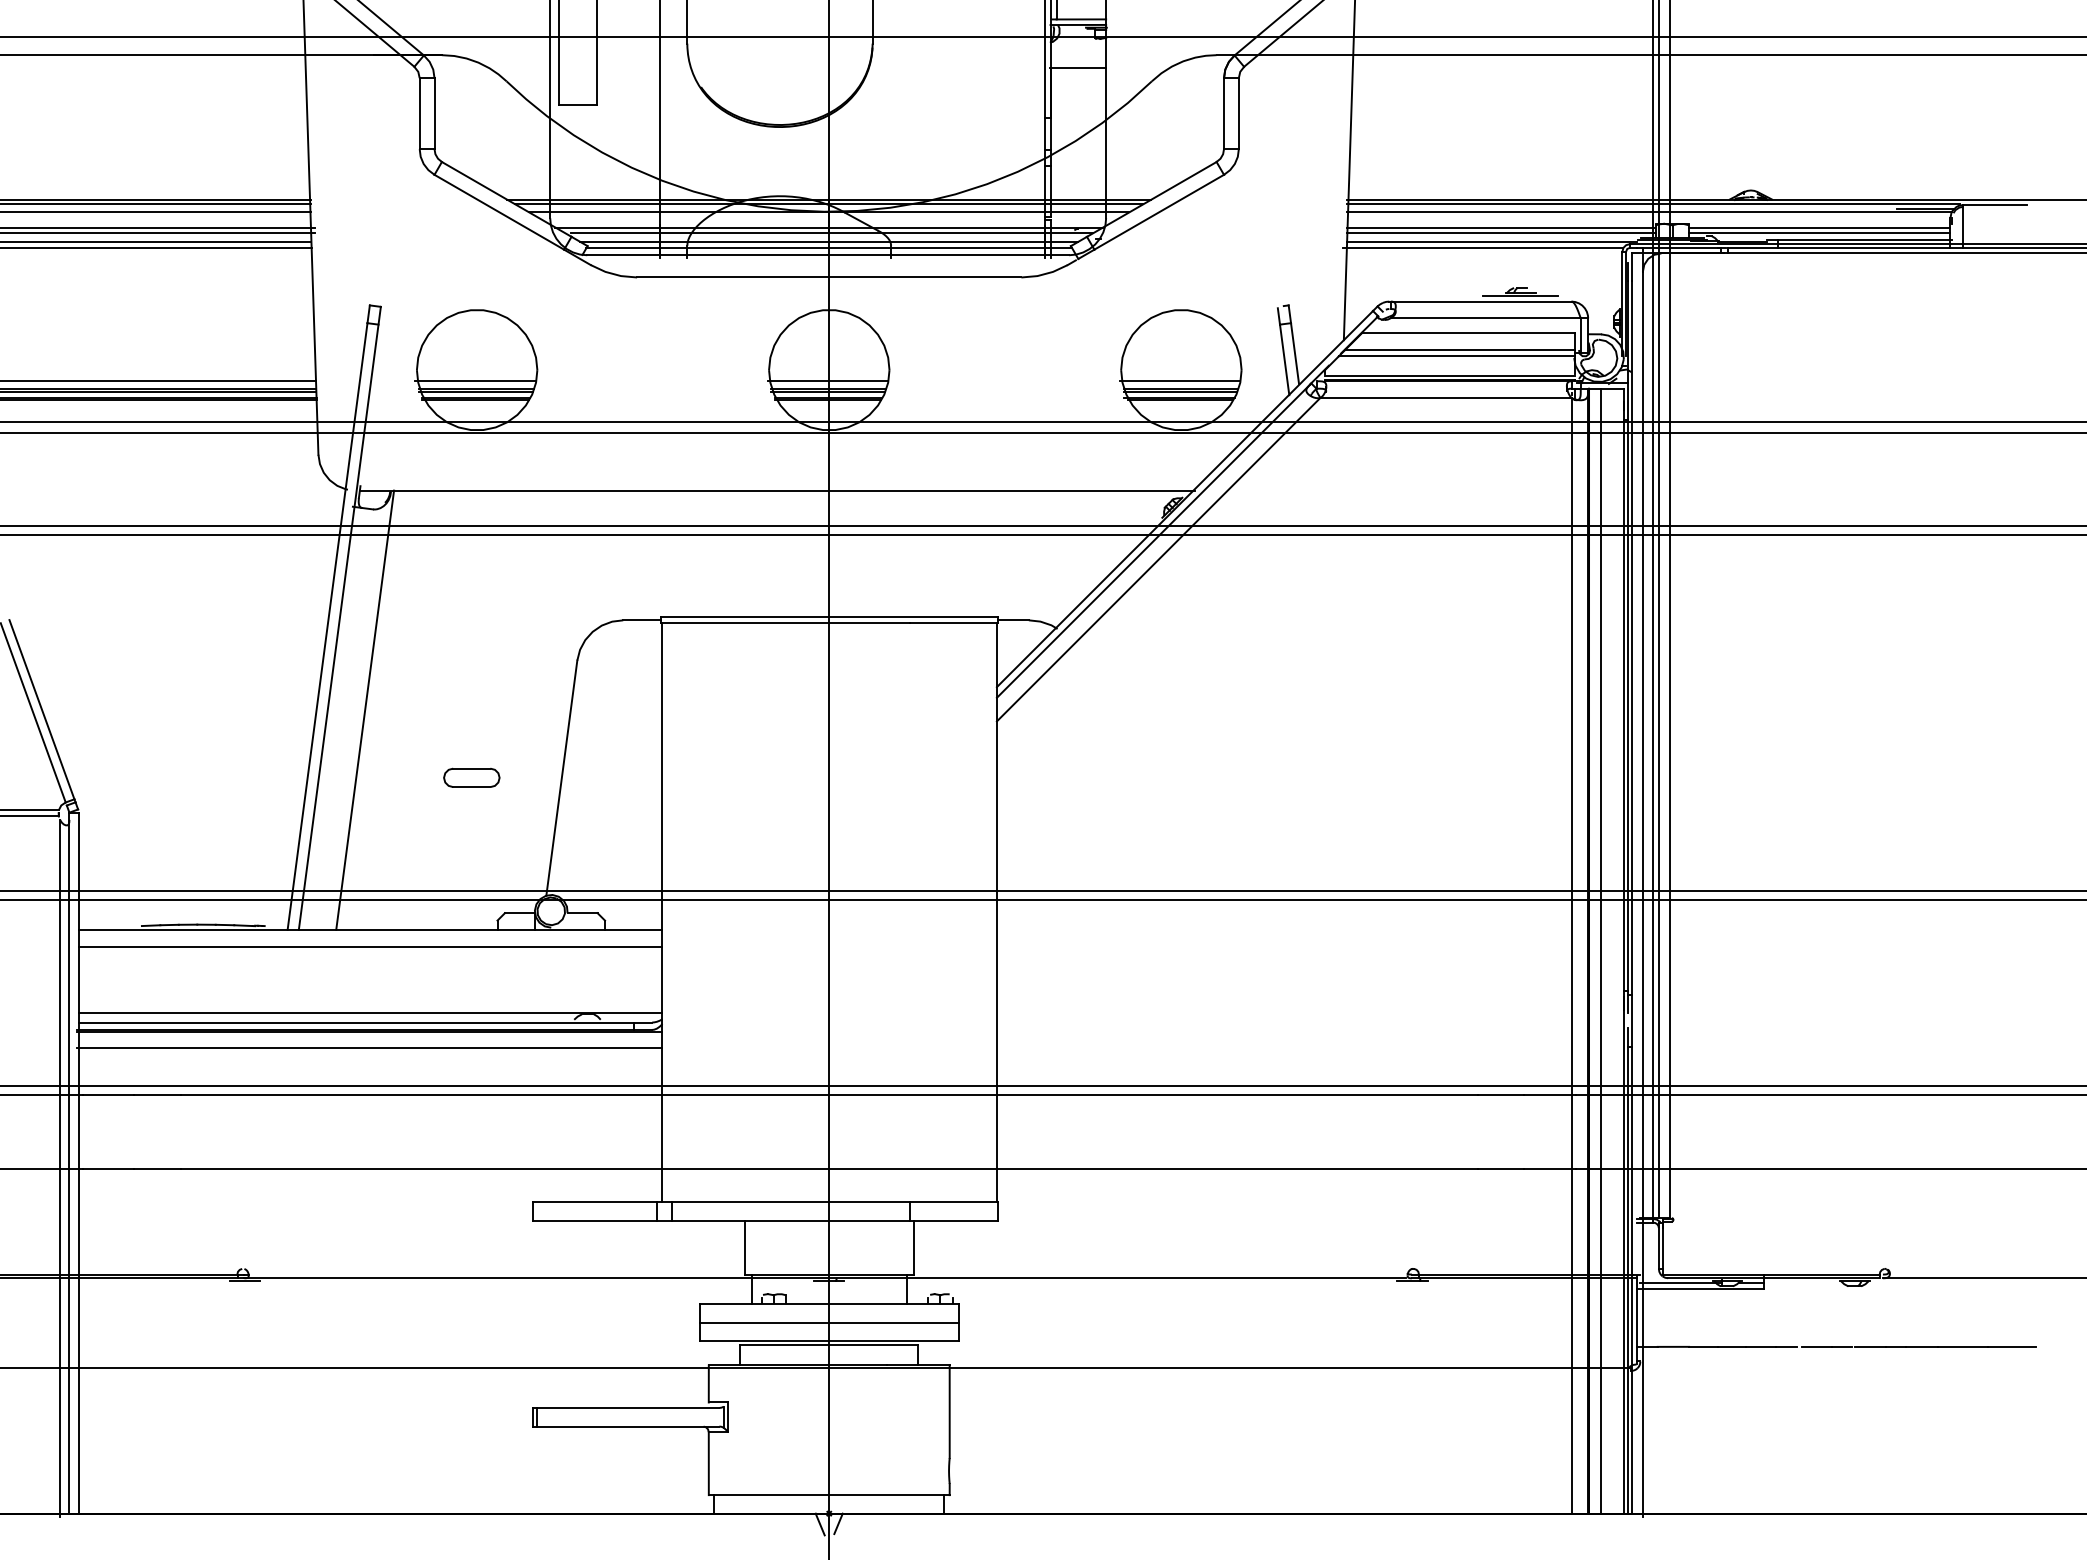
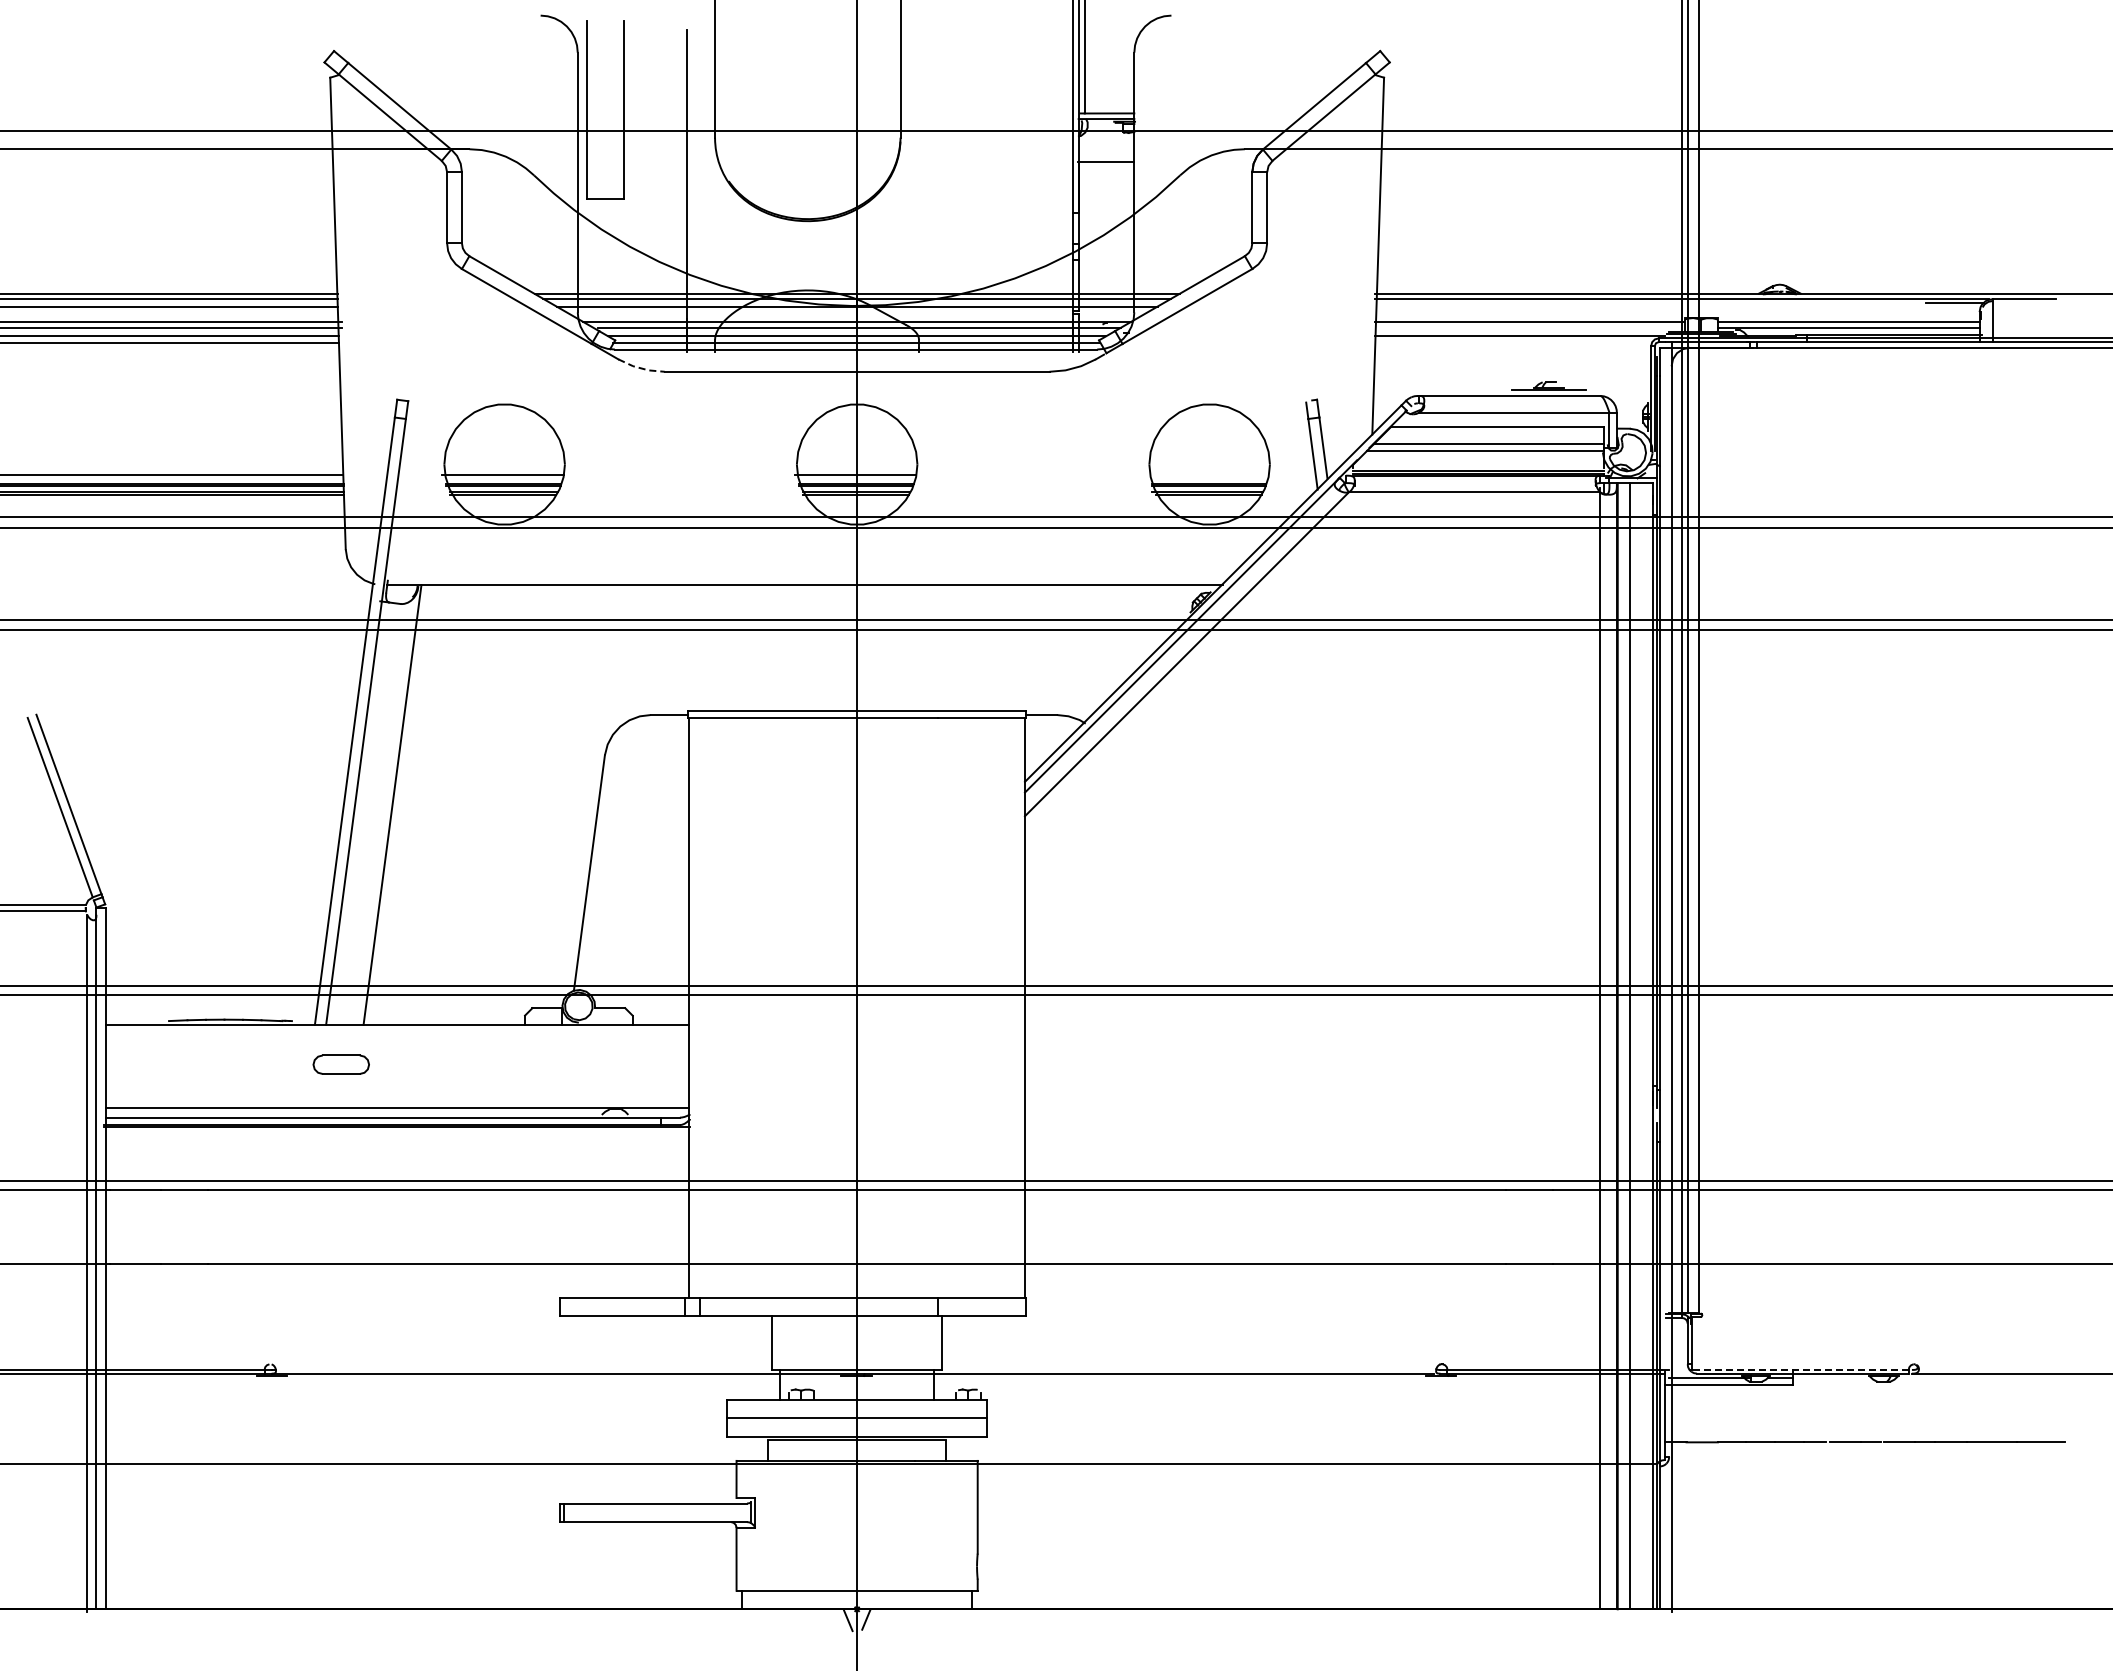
line: (1648, 212) -> (1677, 306), removed
line: (1500, 233) -> (1529, 327), removed
line: (1482, 248) -> (1511, 342), removed
line: (613, 274) -> (641, 368), solid -> dashed
line: (1180, 381) -> (1208, 475), removed
part: (471, 777) -> (340, 1064), moved
line: (370, 946) -> (397, 1041), removed
line: (369, 1048) -> (396, 1143), removed
line: (1770, 1274) -> (1799, 1369), solid -> dashed

